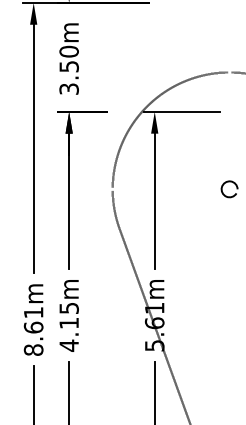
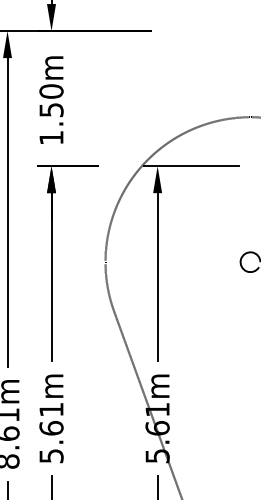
text: (68, 88) -> (50, 137), 3.50m -> 1.50m
text: (68, 327) -> (50, 433), 4.15m -> 5.61m

